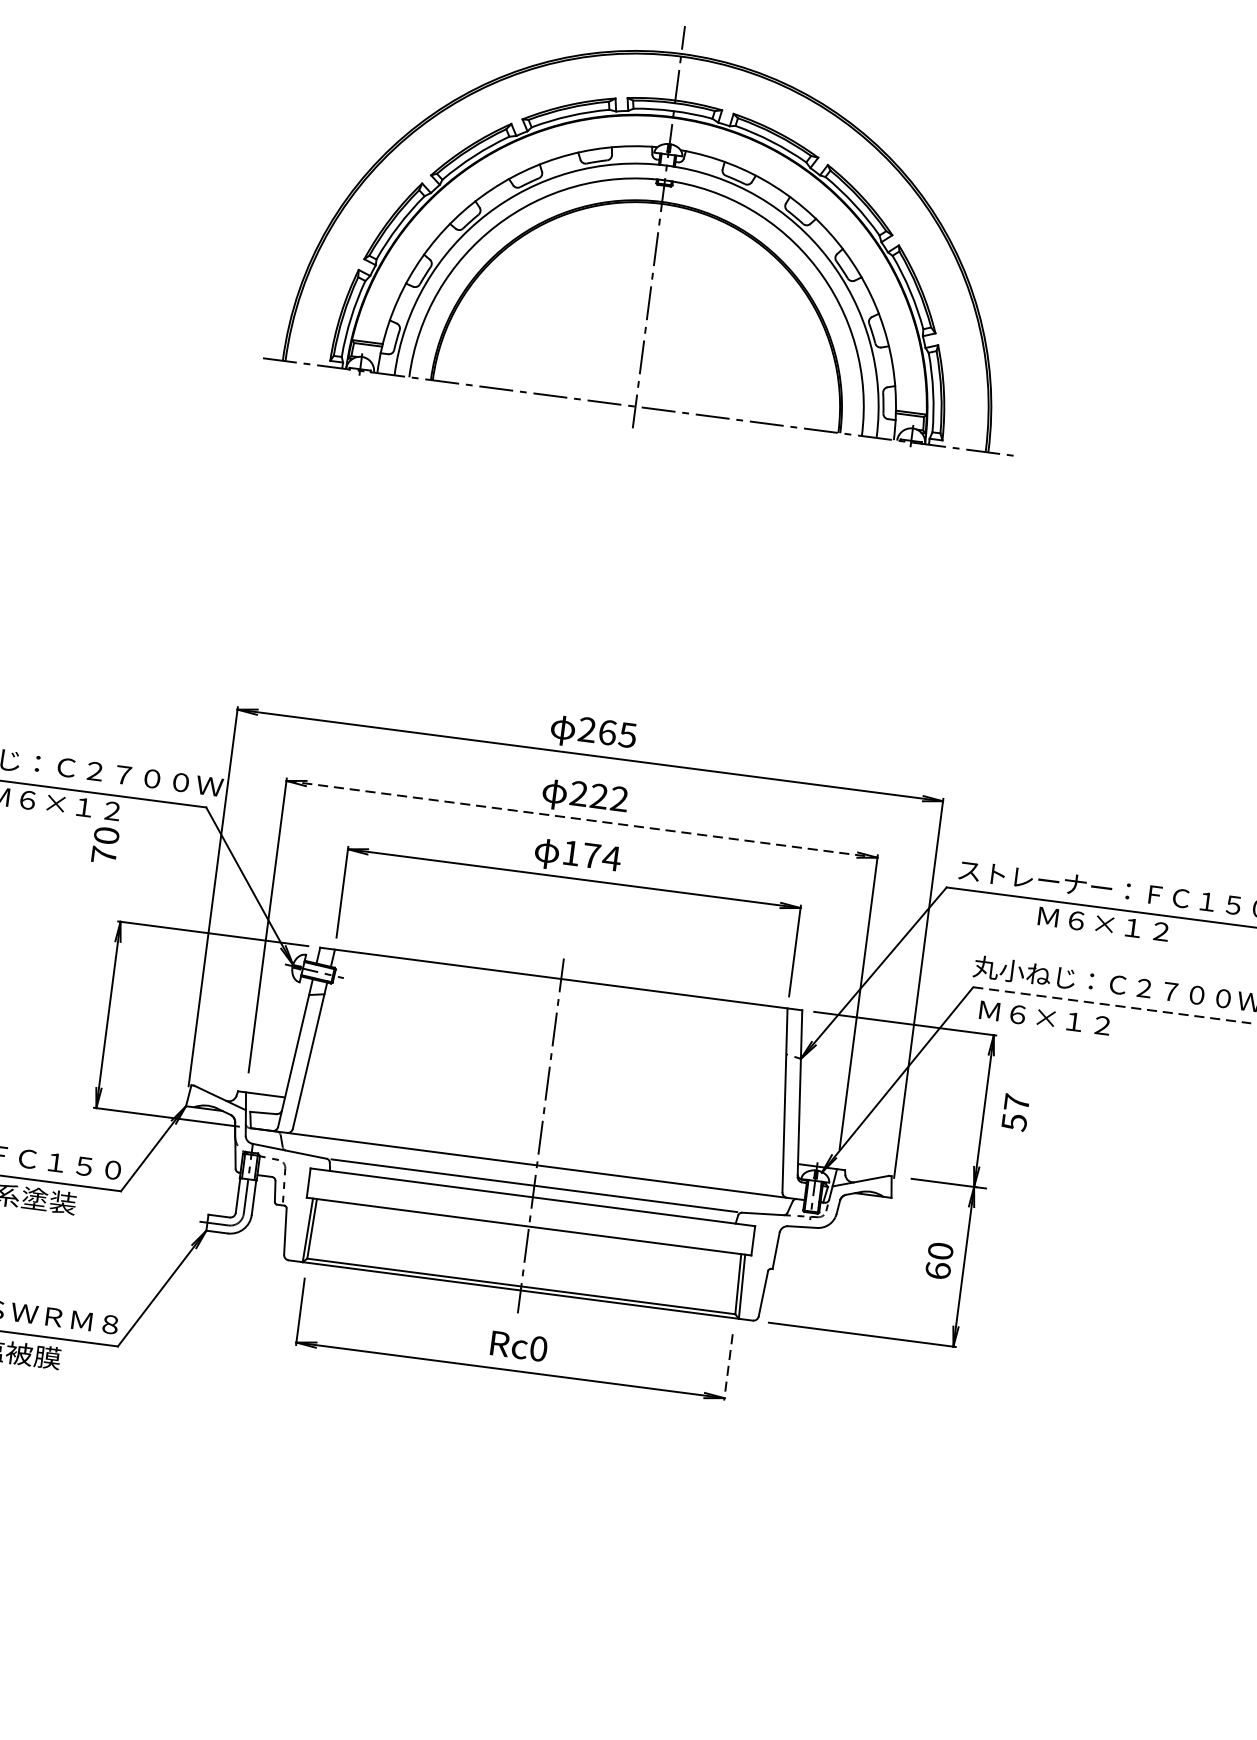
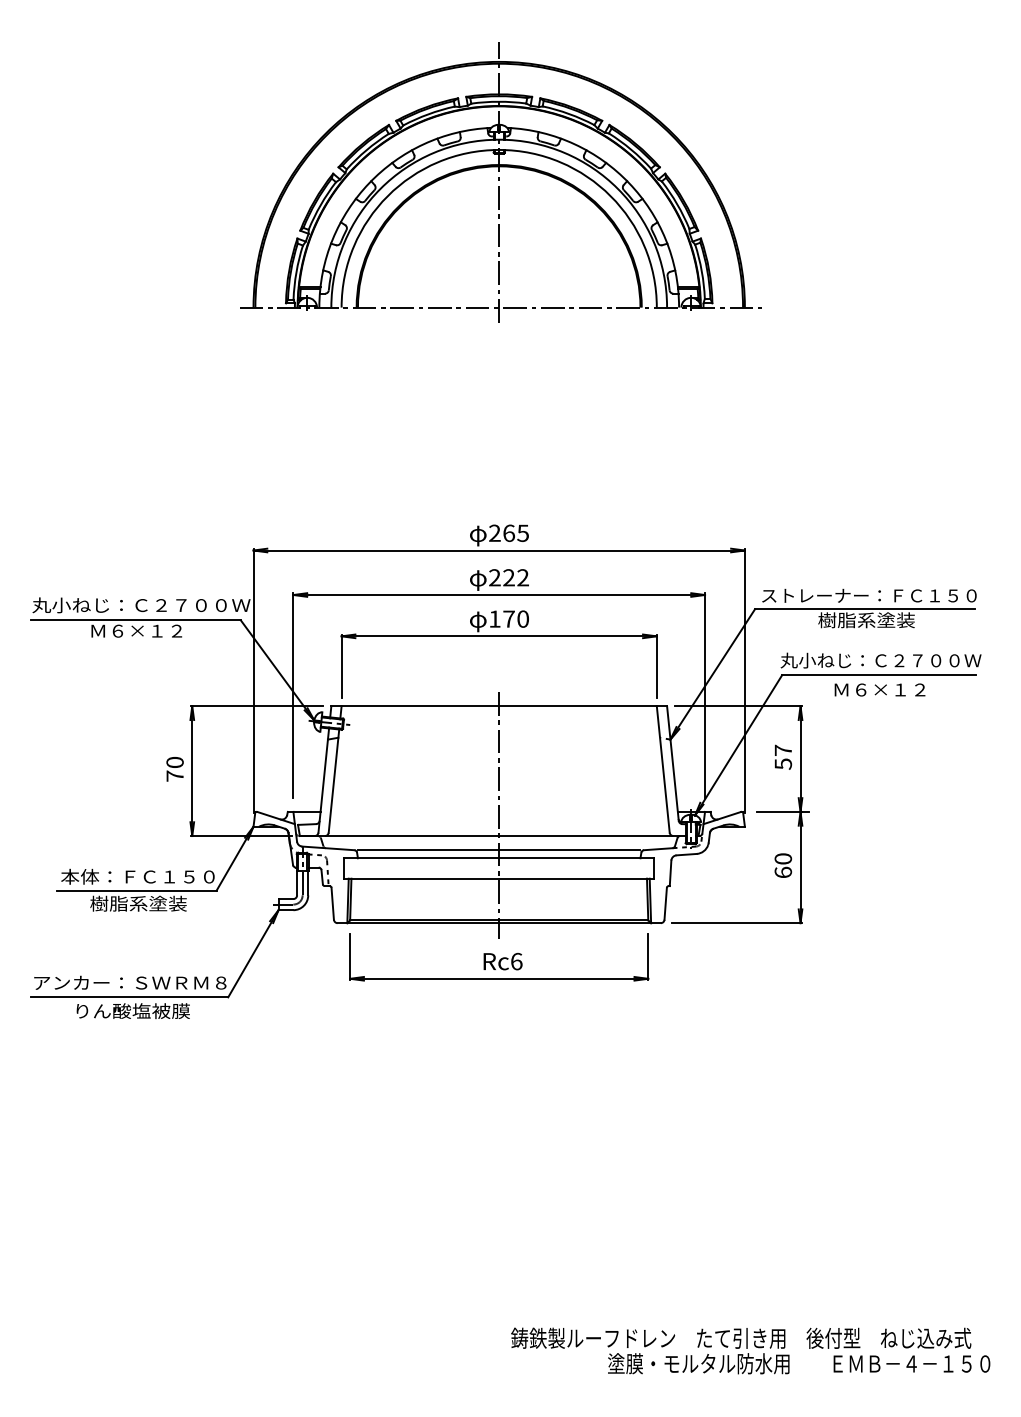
line: (582, 820) -> (499, 595), dashed -> solid
text: (104, 845) -> (174, 769), moved
text: (611, 857) -> (522, 618), 174 -> 170
text: (1104, 924) -> (866, 620), Ｍ６×１２ -> 樹脂系塗装
line: (1111, 1005) -> (878, 675), dashed -> solid
text: (1044, 1017) -> (879, 689), moved
text: (1016, 1111) -> (783, 756), moved
text: (538, 1348) -> (516, 961), Rc0 -> Rc6
line: (728, 1367) -> (648, 957), dashed -> solid

